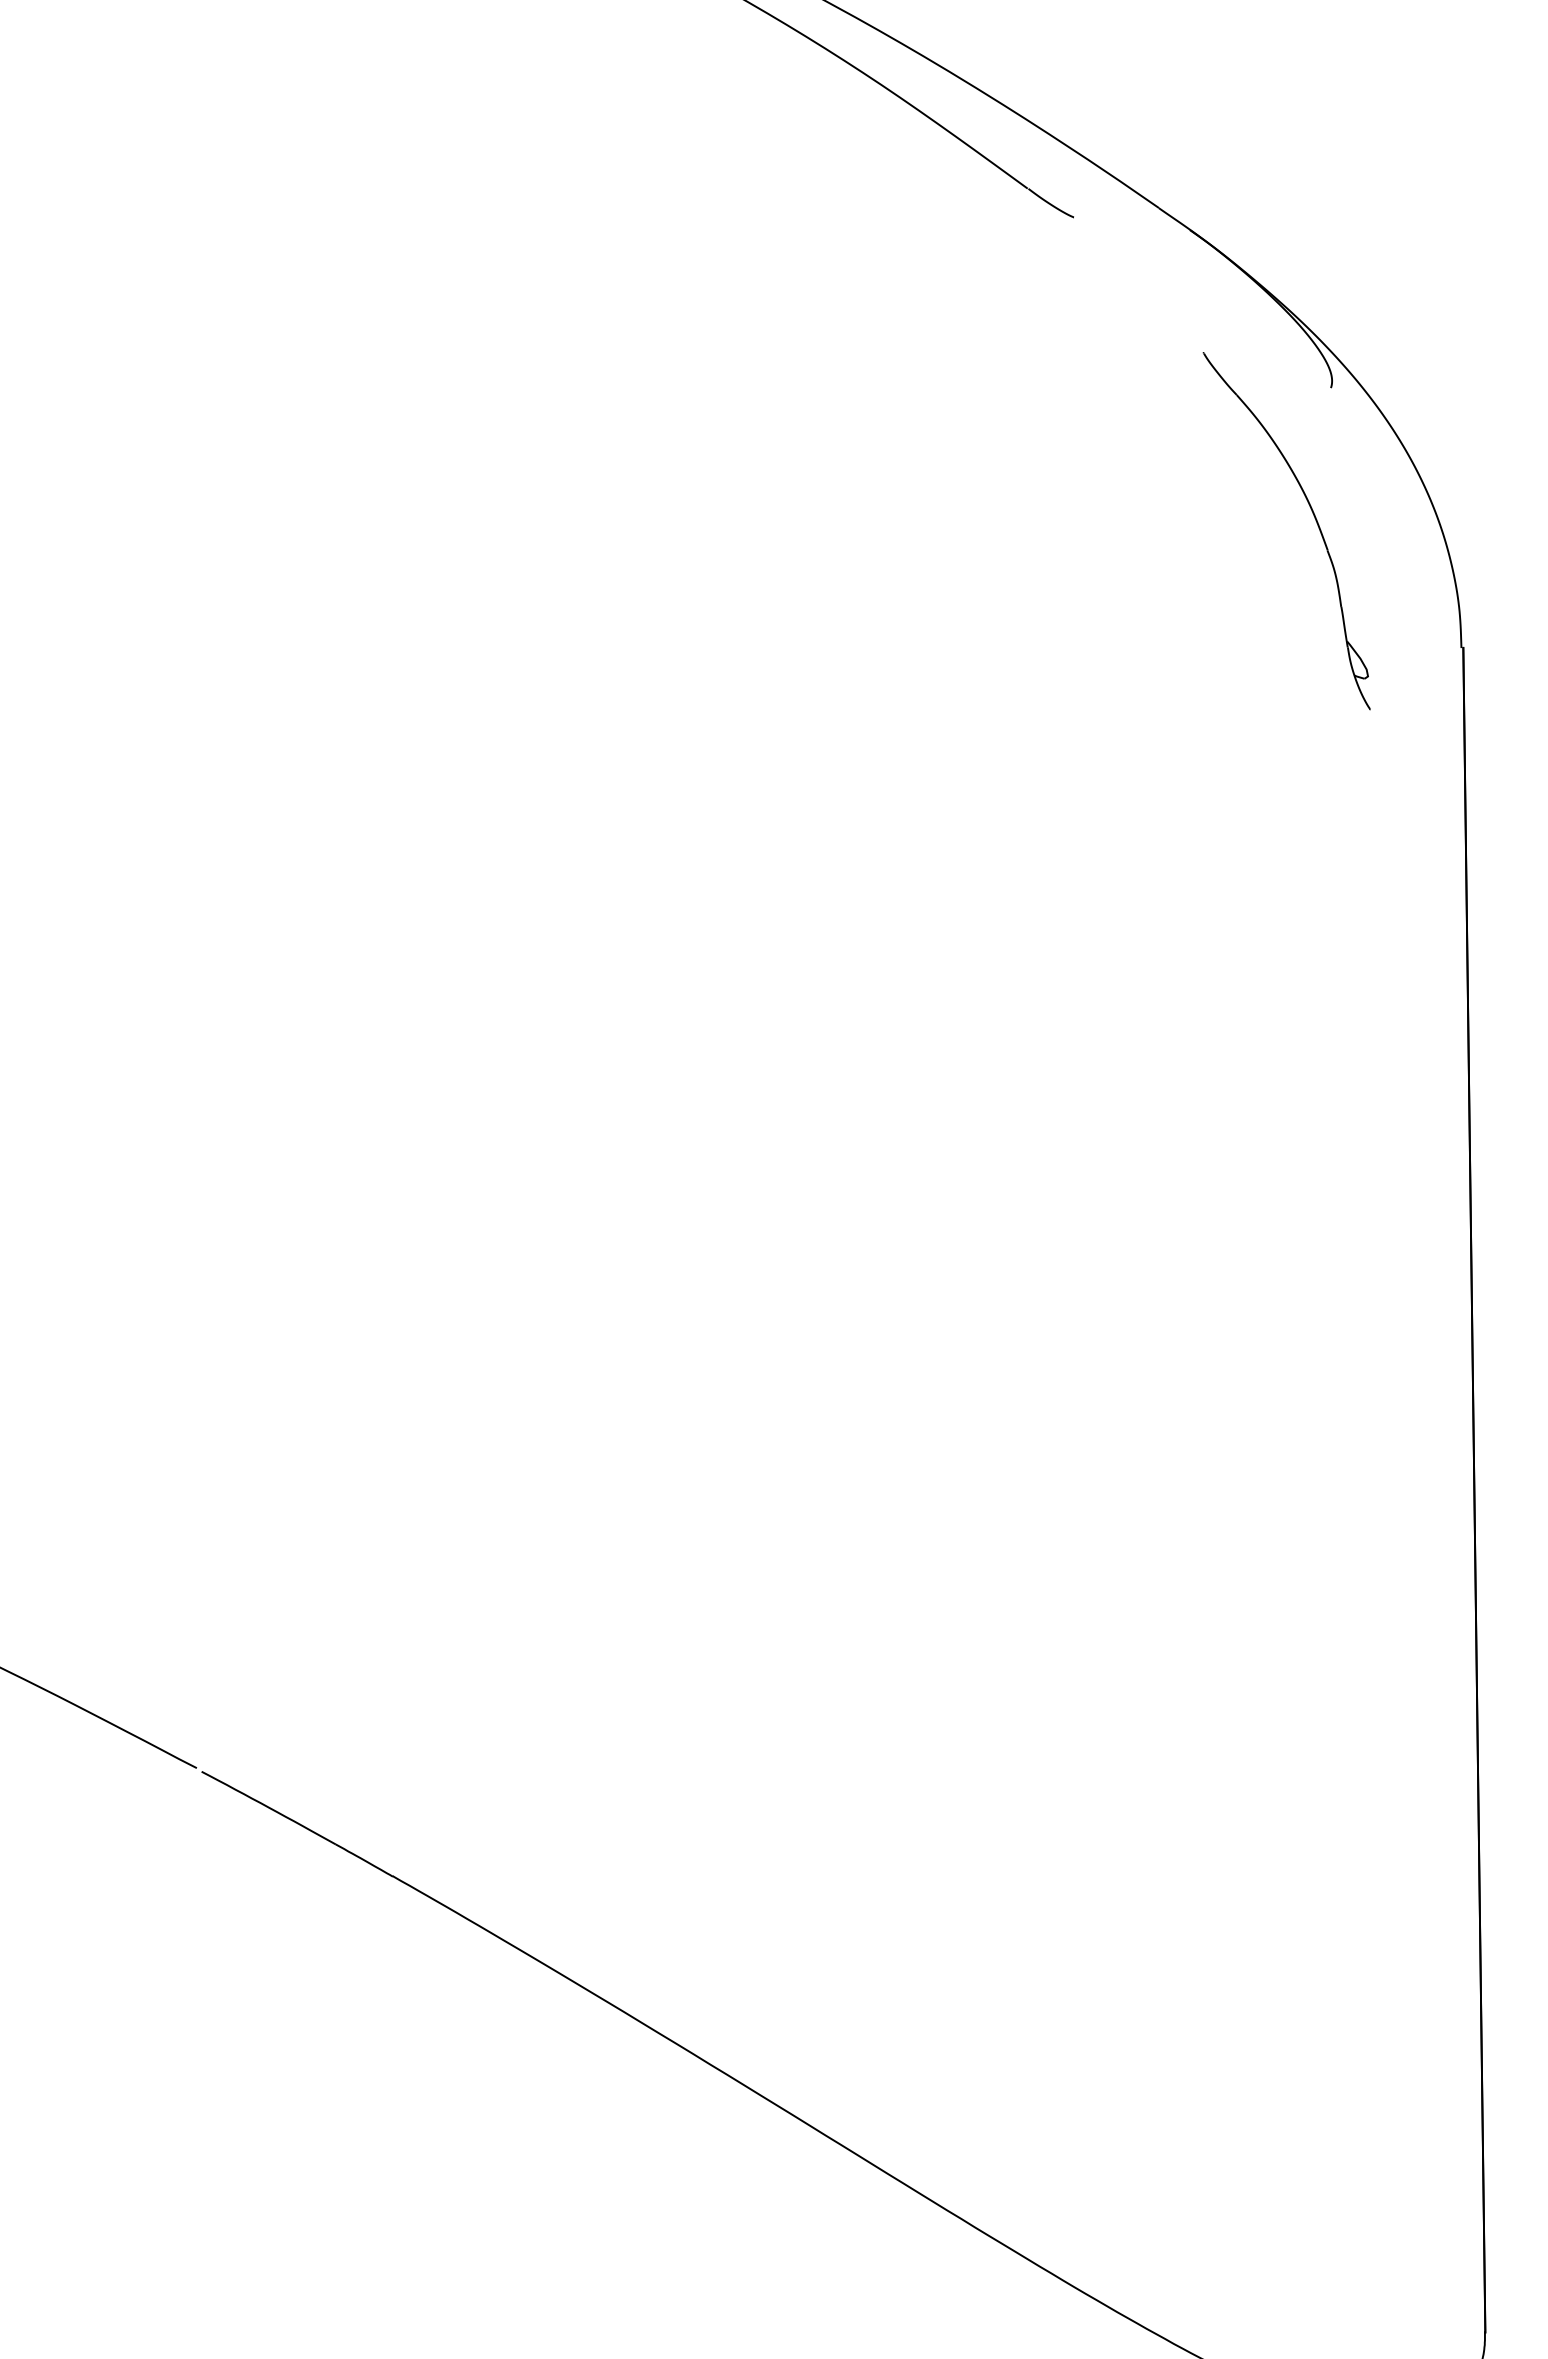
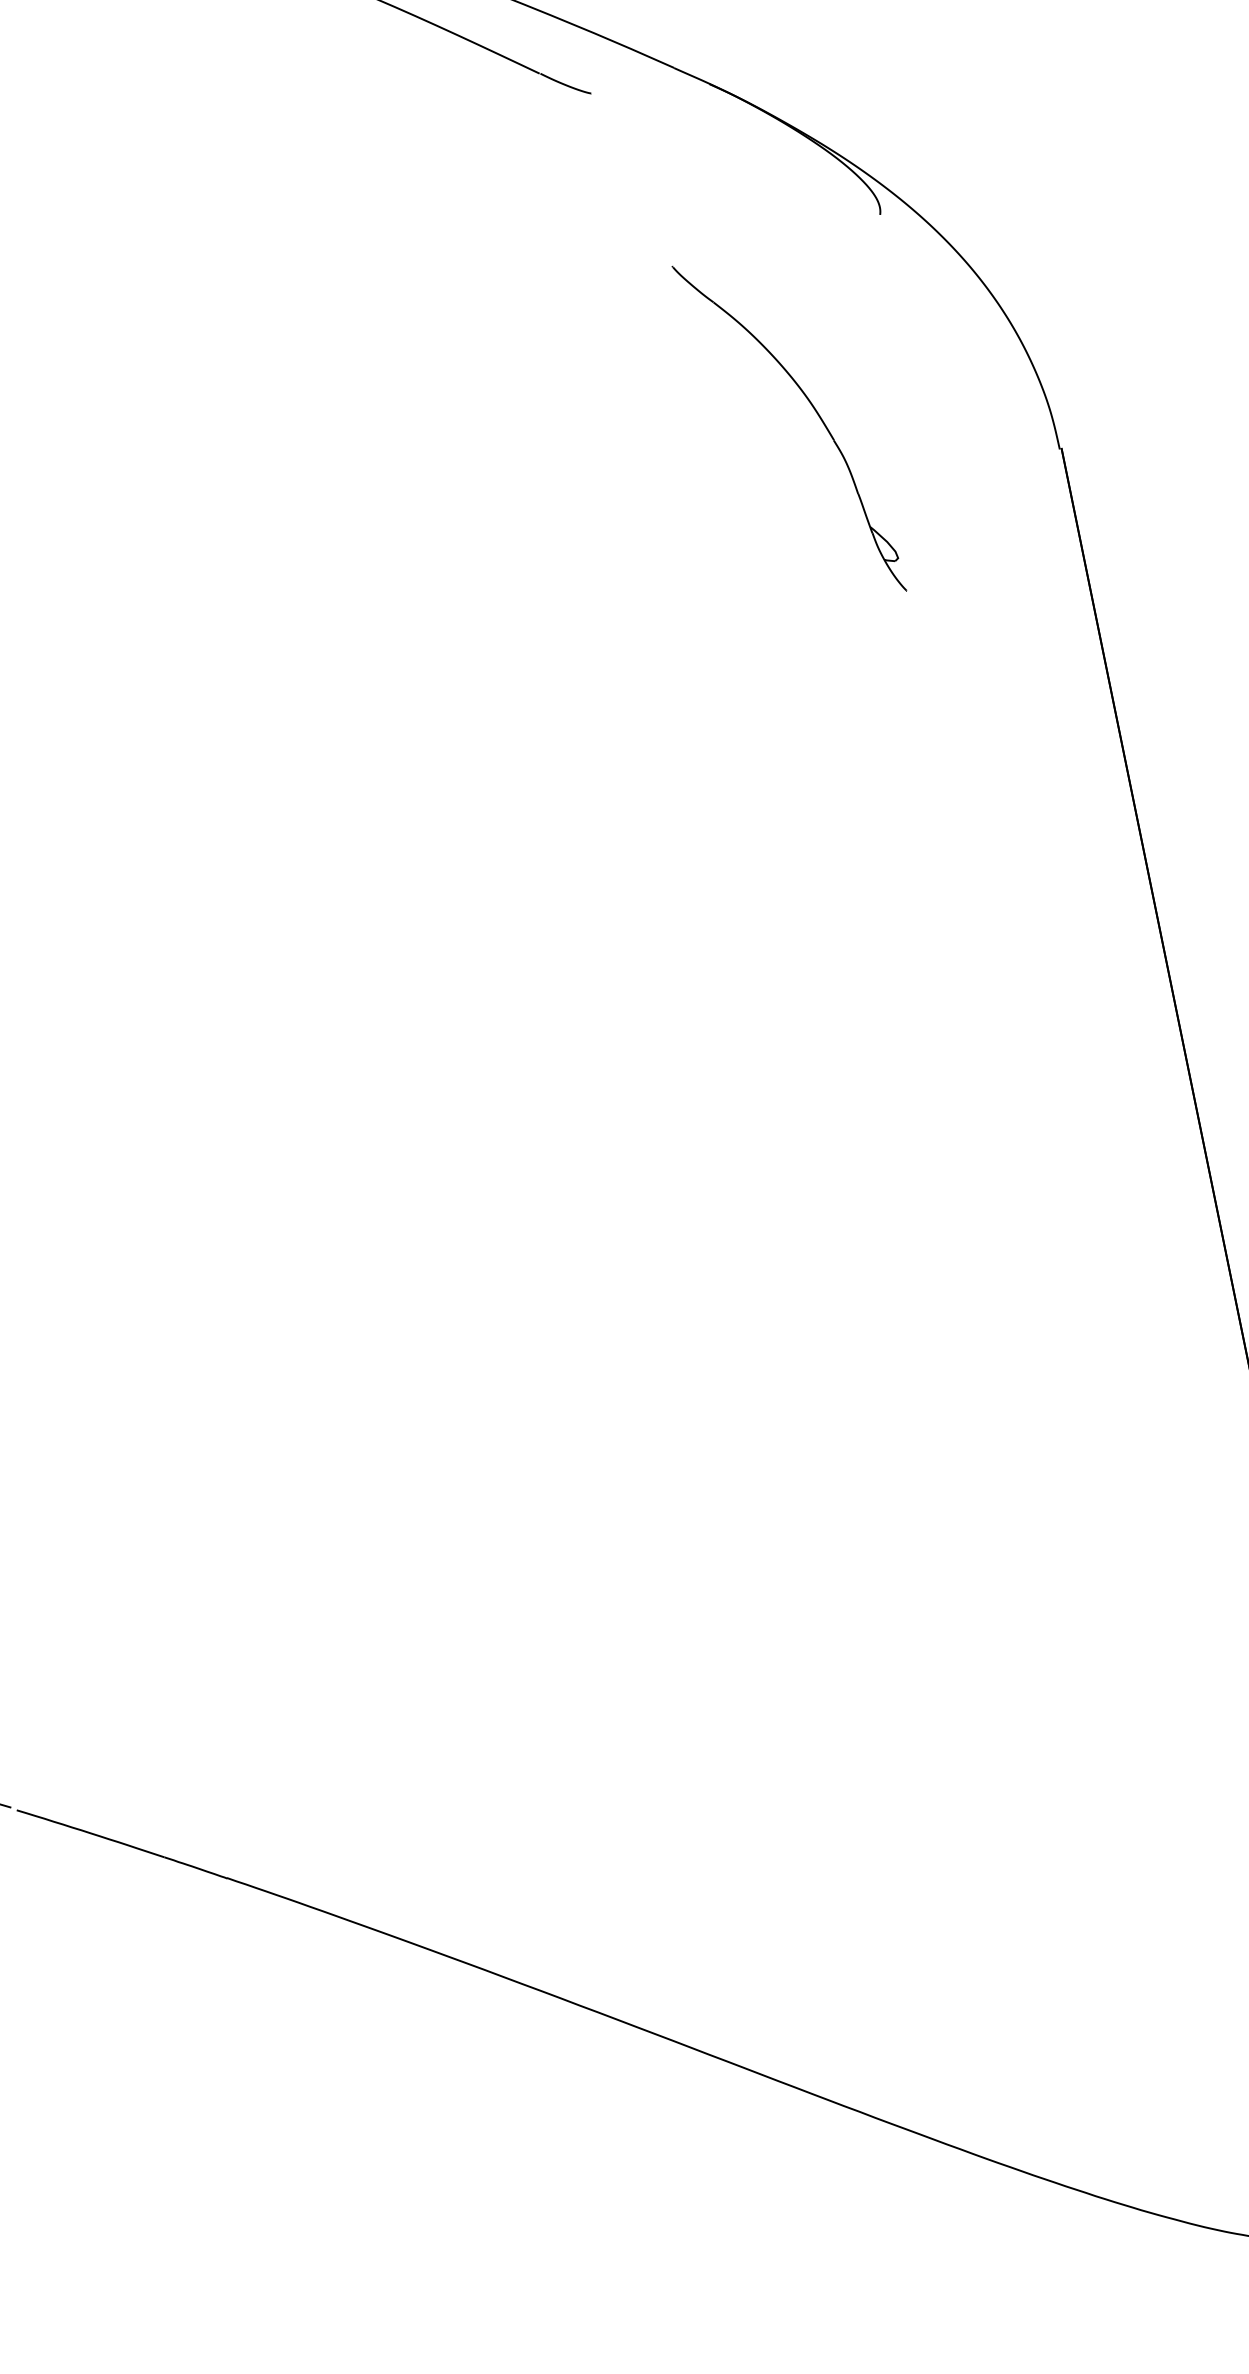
part: (1314, 518) -> (814, 410), moved

